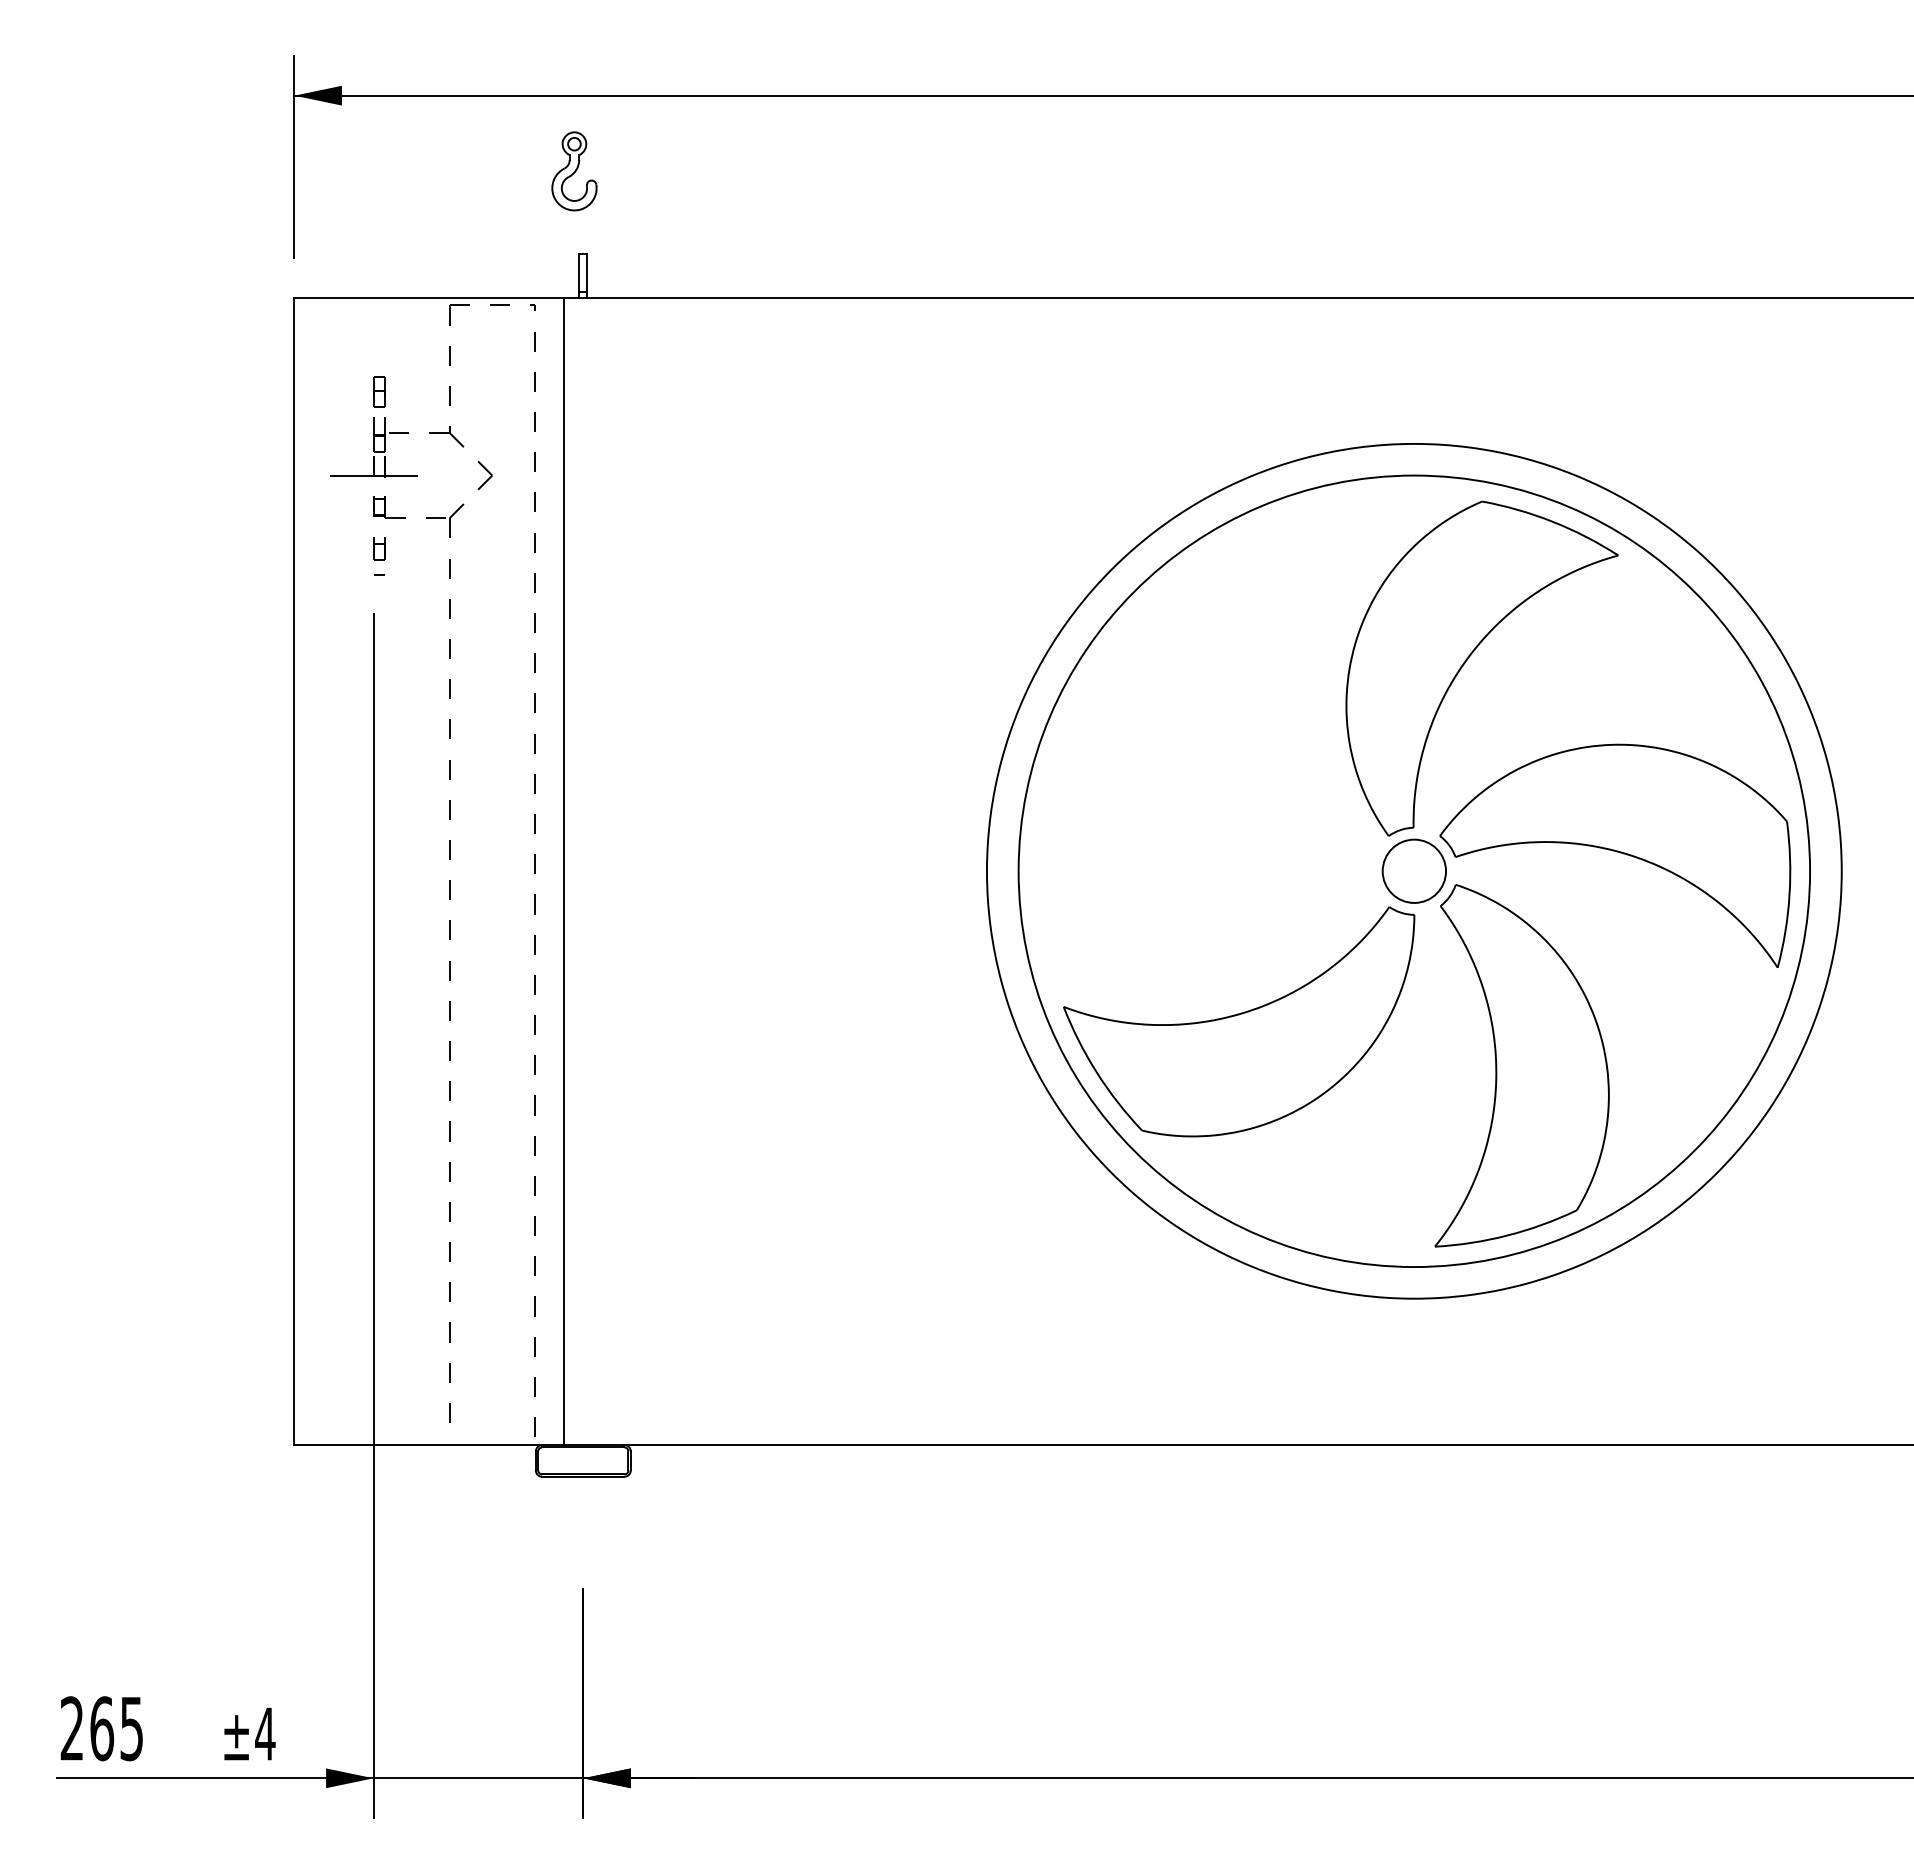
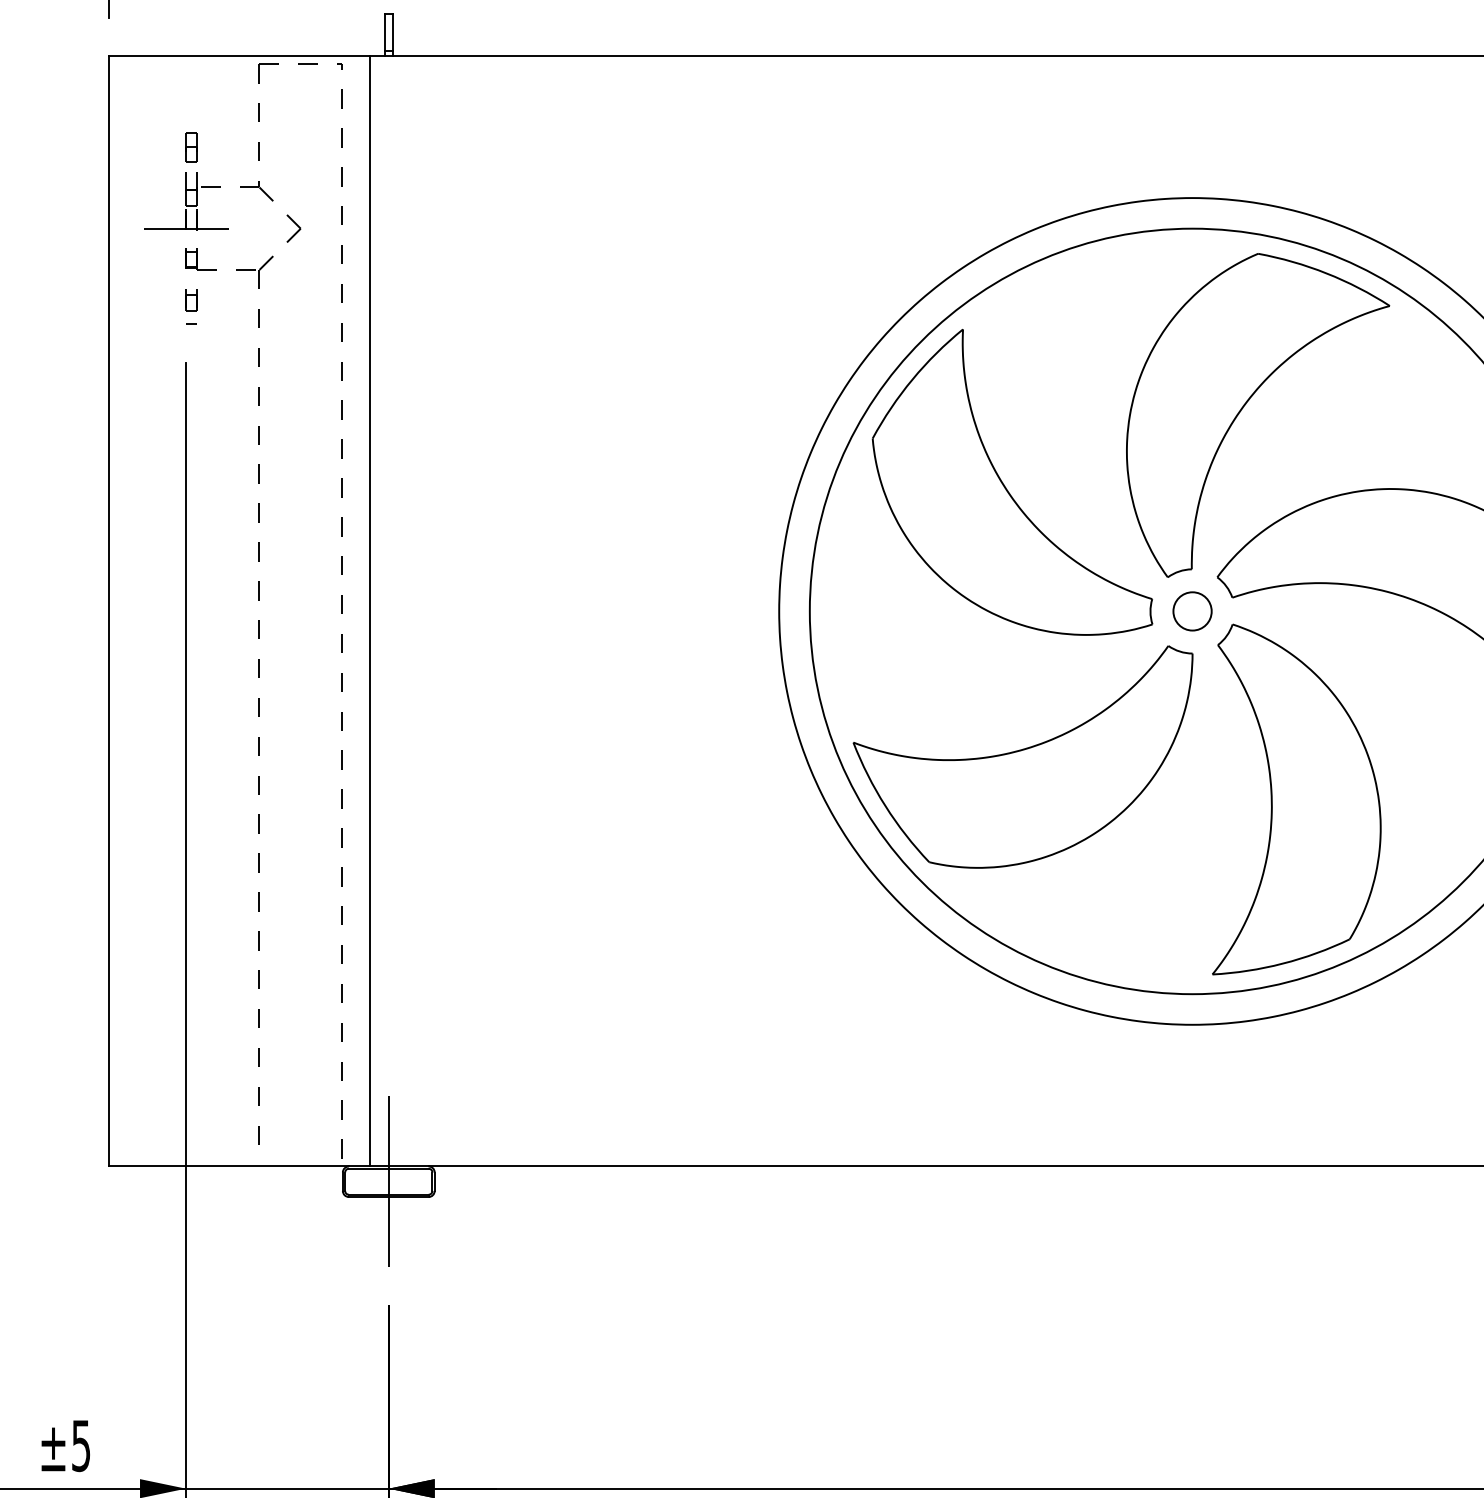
part: (1221, 742) -> (1006, 486), added
circle: (1414, 871) -> (1192, 611), size x0.62
line: (583, 1460) -> (388, 1181), added
text: (265, 1734) -> (81, 1446), ±4 -> ±5

